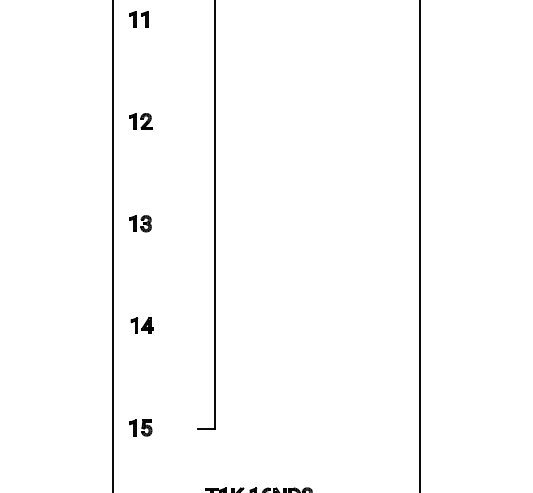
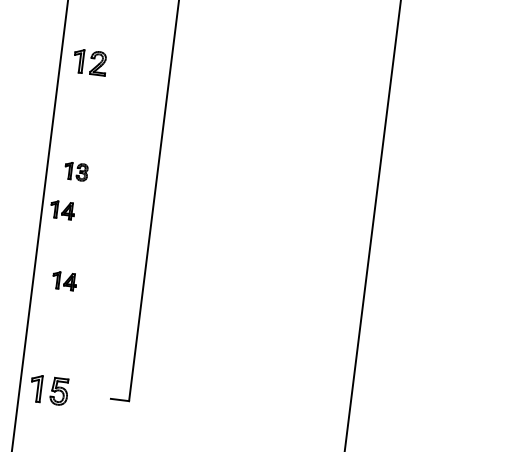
part: (140, 121) -> (89, 62), size x1.4
part: (131, 260) -> (61, 209), added
part: (140, 427) -> (49, 389), size x1.6

